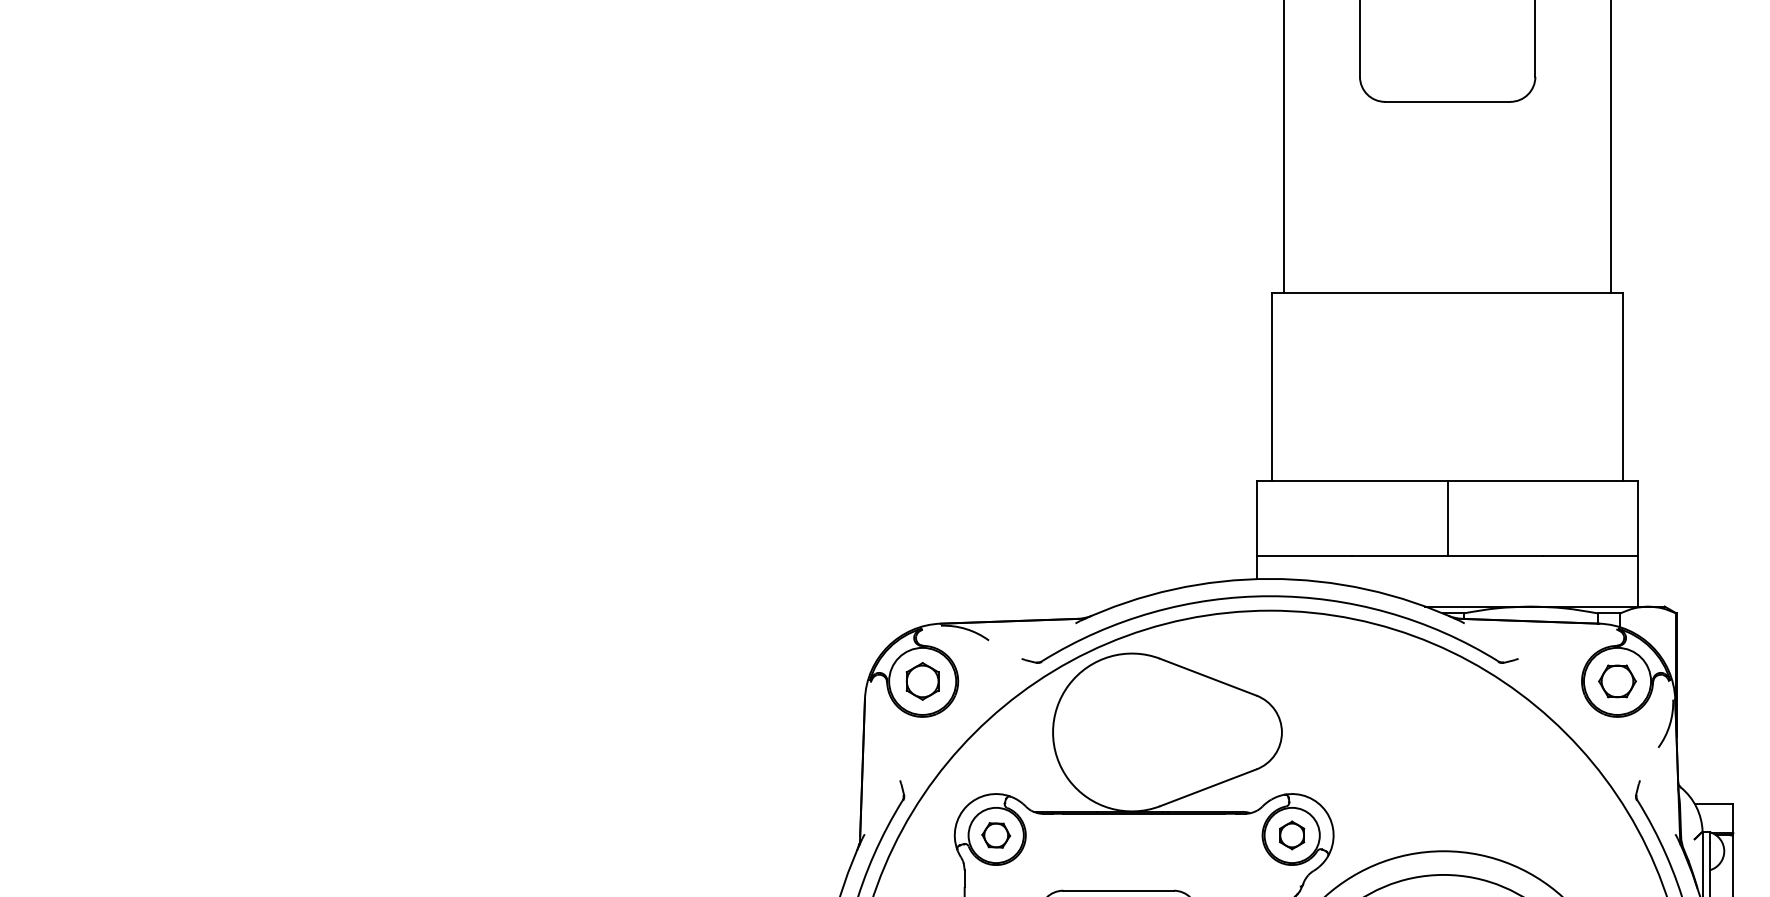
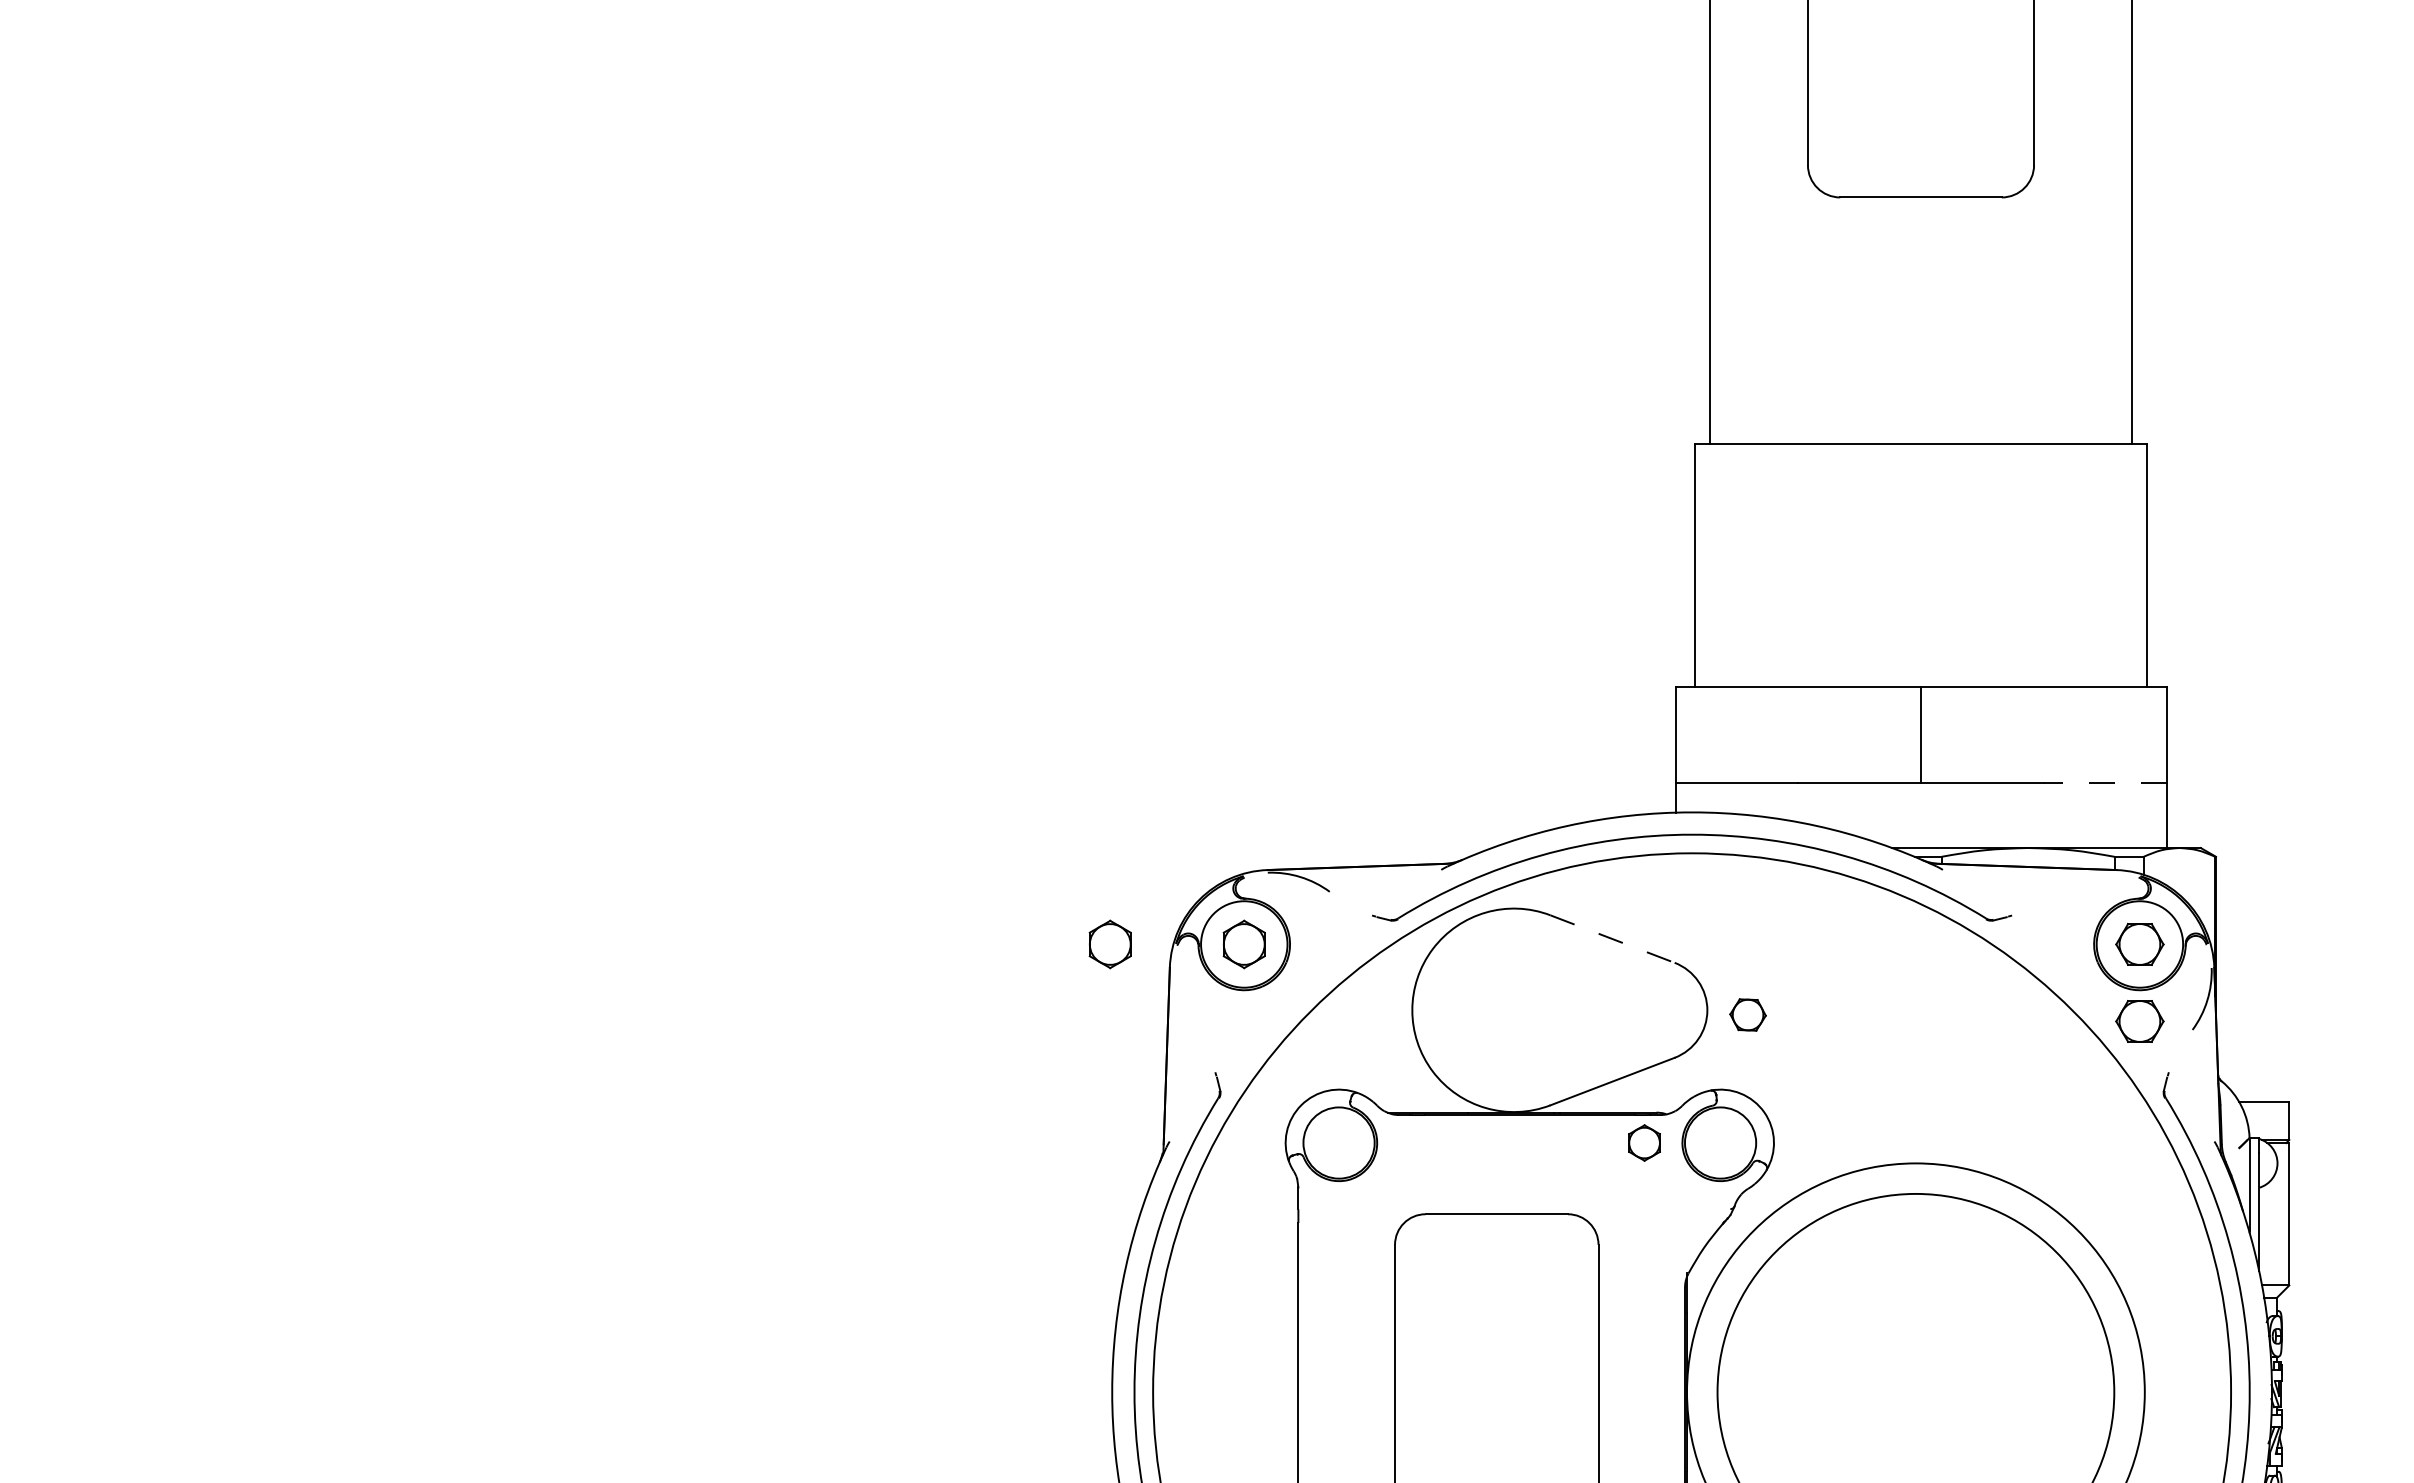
line: (1590, 556) -> (2104, 783), solid -> dashed
line: (1208, 677) -> (1612, 939), solid -> dashed
part: (818, 681) -> (1109, 944), added
part: (1617, 741) -> (2139, 1021), added
part: (995, 835) -> (1747, 1014), moved
part: (1292, 835) -> (1644, 1142), moved

